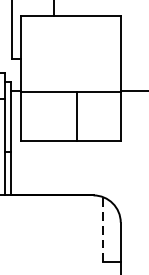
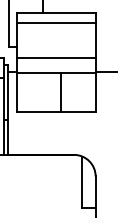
line: (70, 29) -> (55, 23), added
line: (70, 72) -> (55, 57), added
line: (102, 230) -> (81, 182), dashed -> solid

